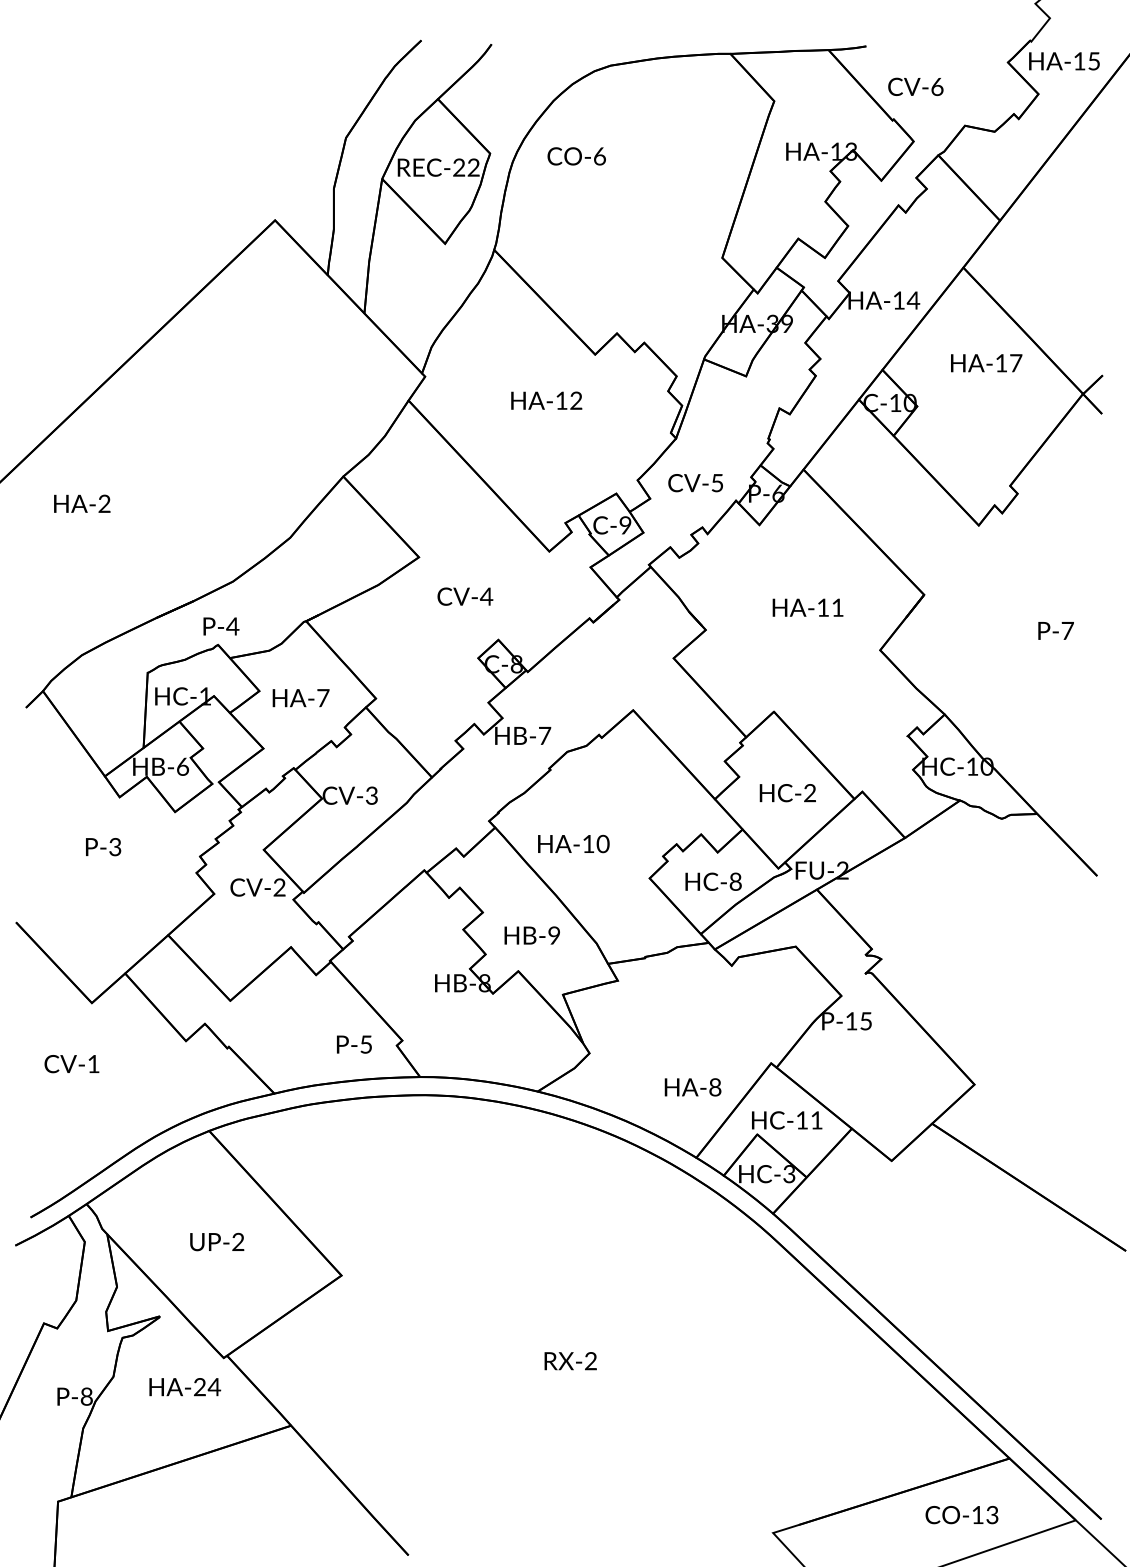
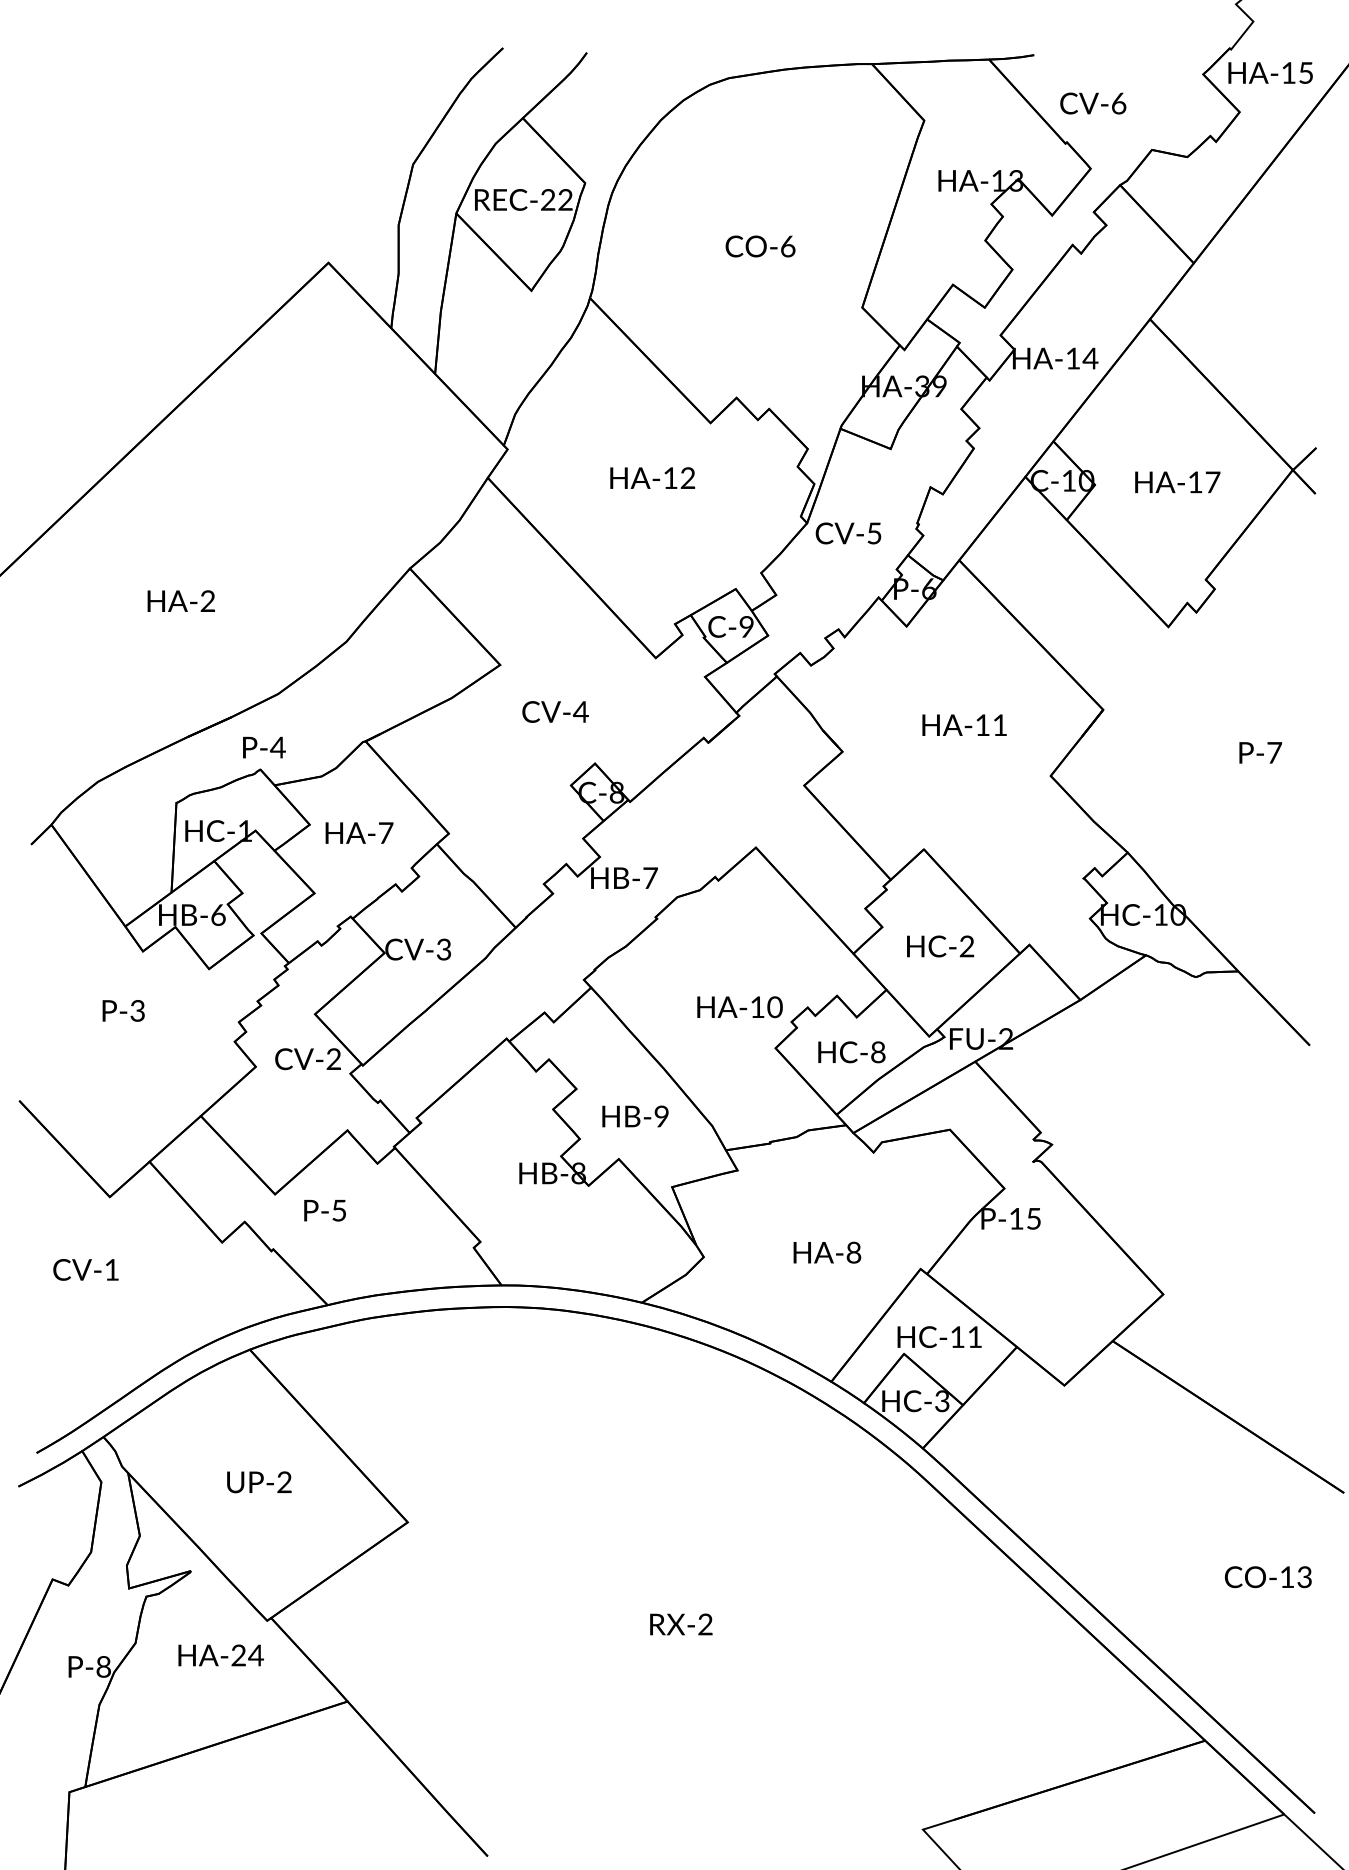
text: (576, 156) -> (760, 246), moved
text: (986, 363) -> (1177, 482), moved
text: (695, 483) -> (848, 533), moved
text: (81, 503) -> (180, 600), moved
text: (573, 844) -> (739, 1007), moved
text: (353, 1044) -> (324, 1210), moved
text: (693, 1087) -> (827, 1252), moved
text: (962, 1515) -> (1268, 1577), moved

